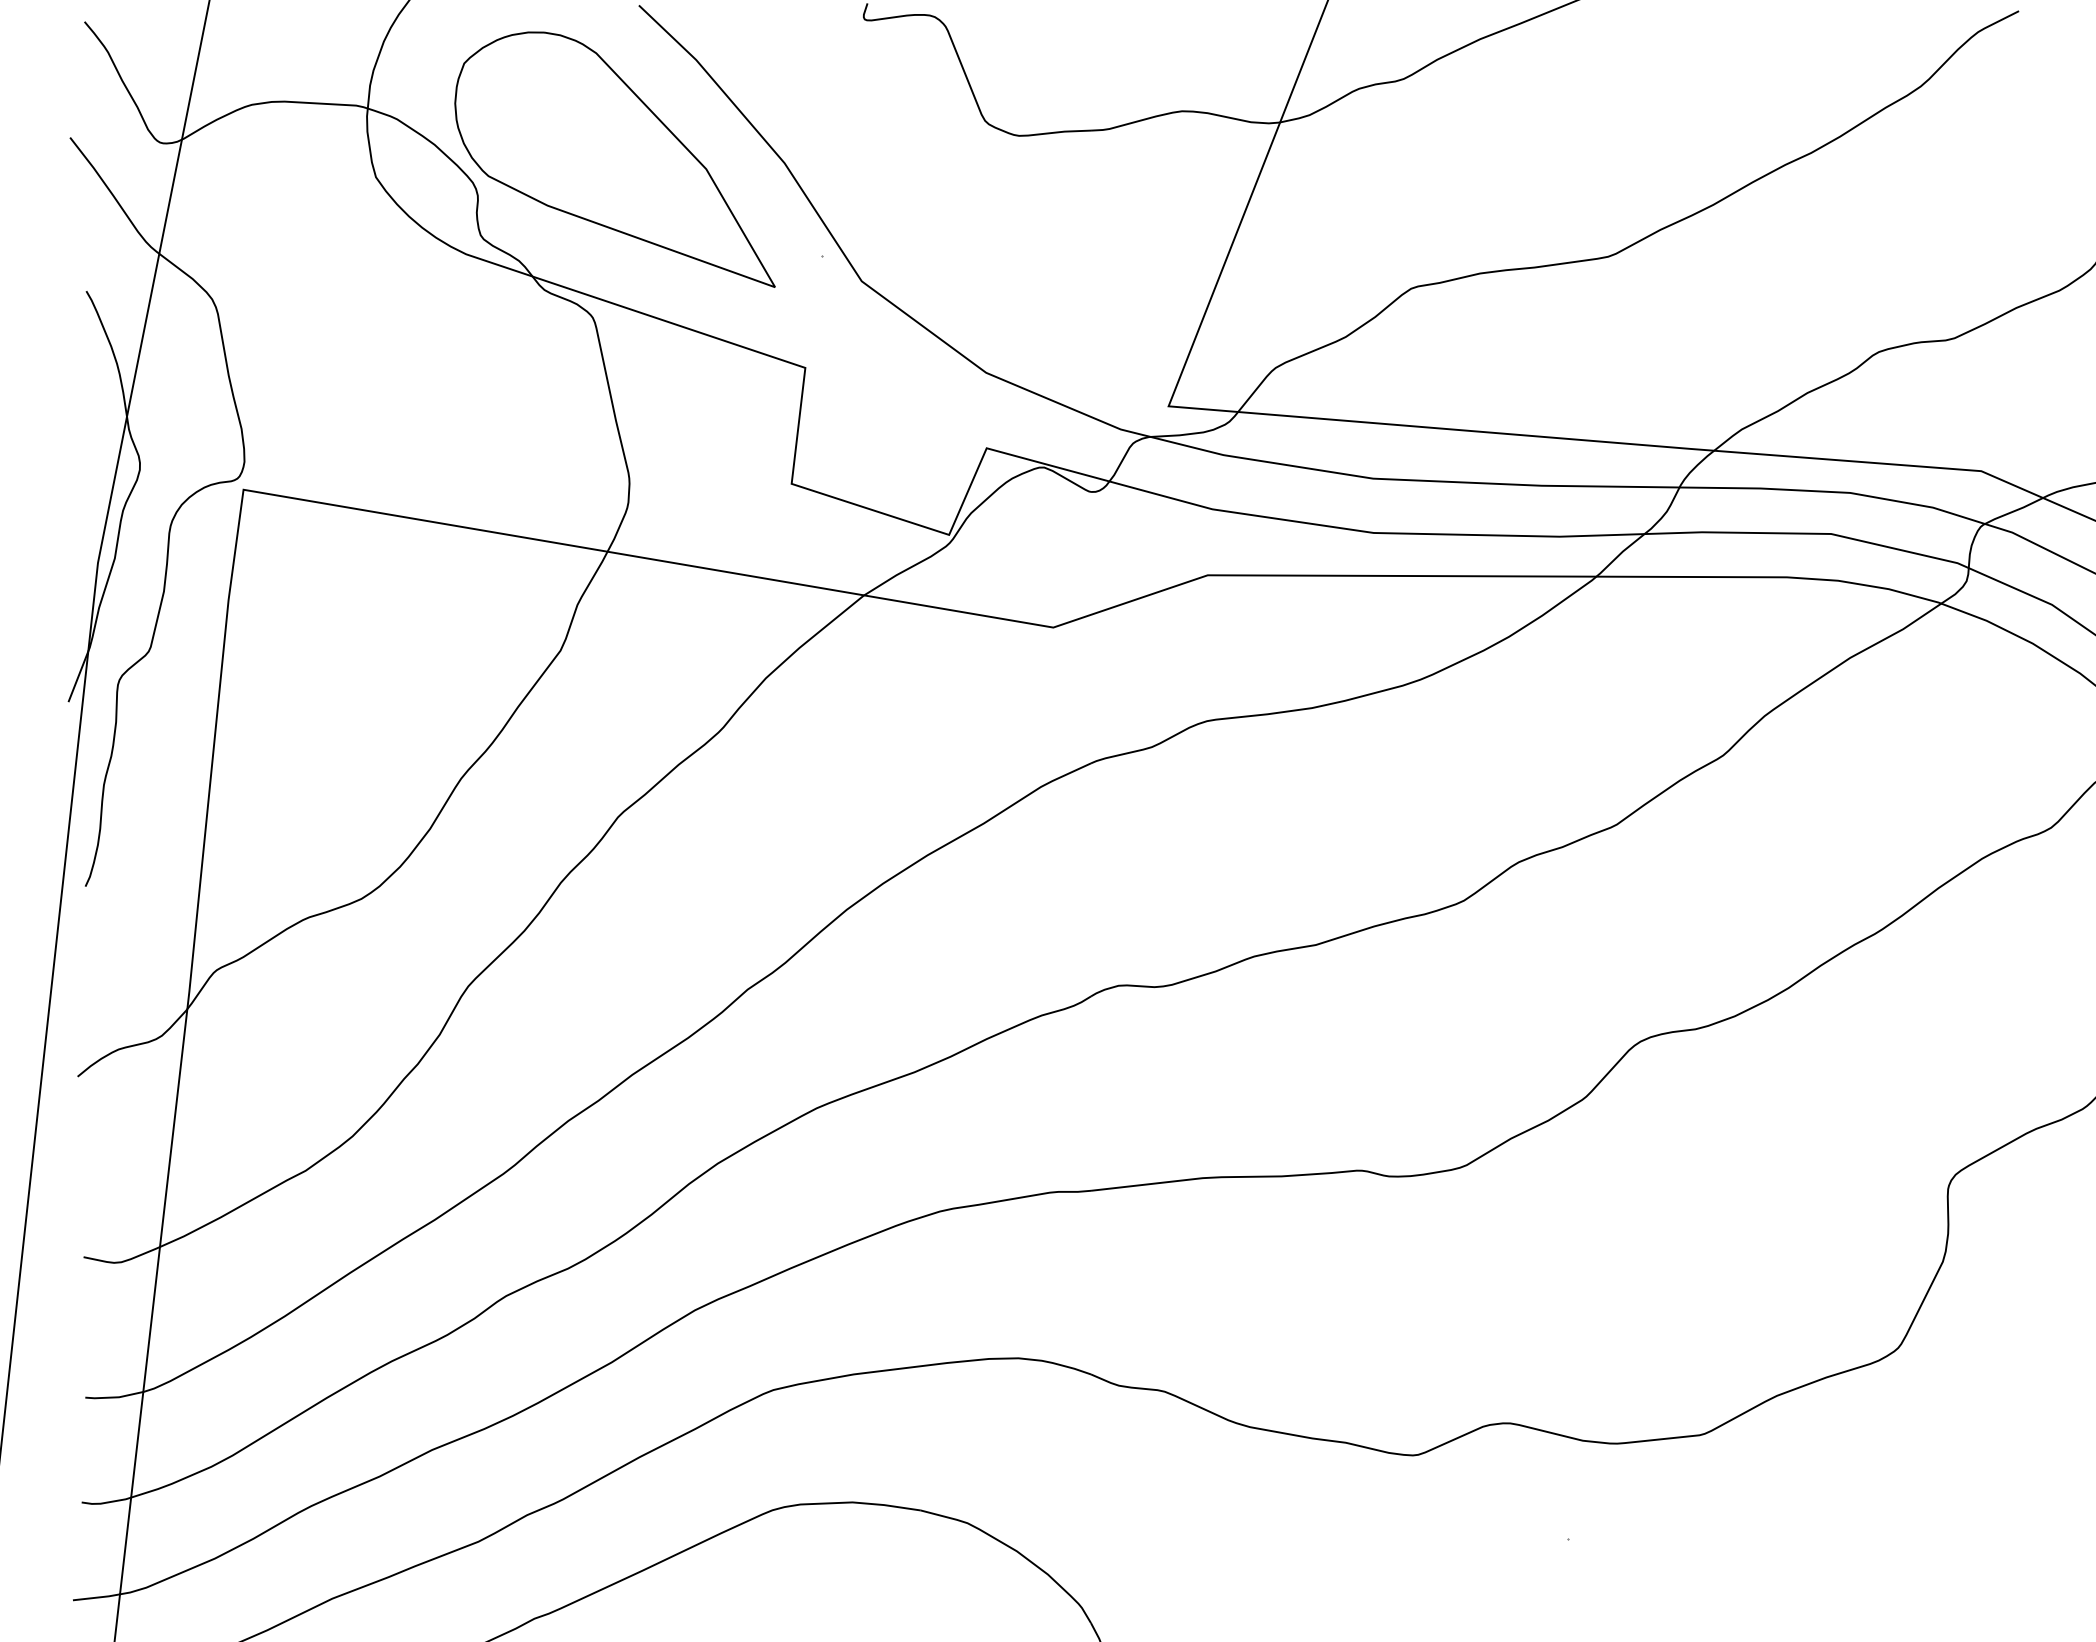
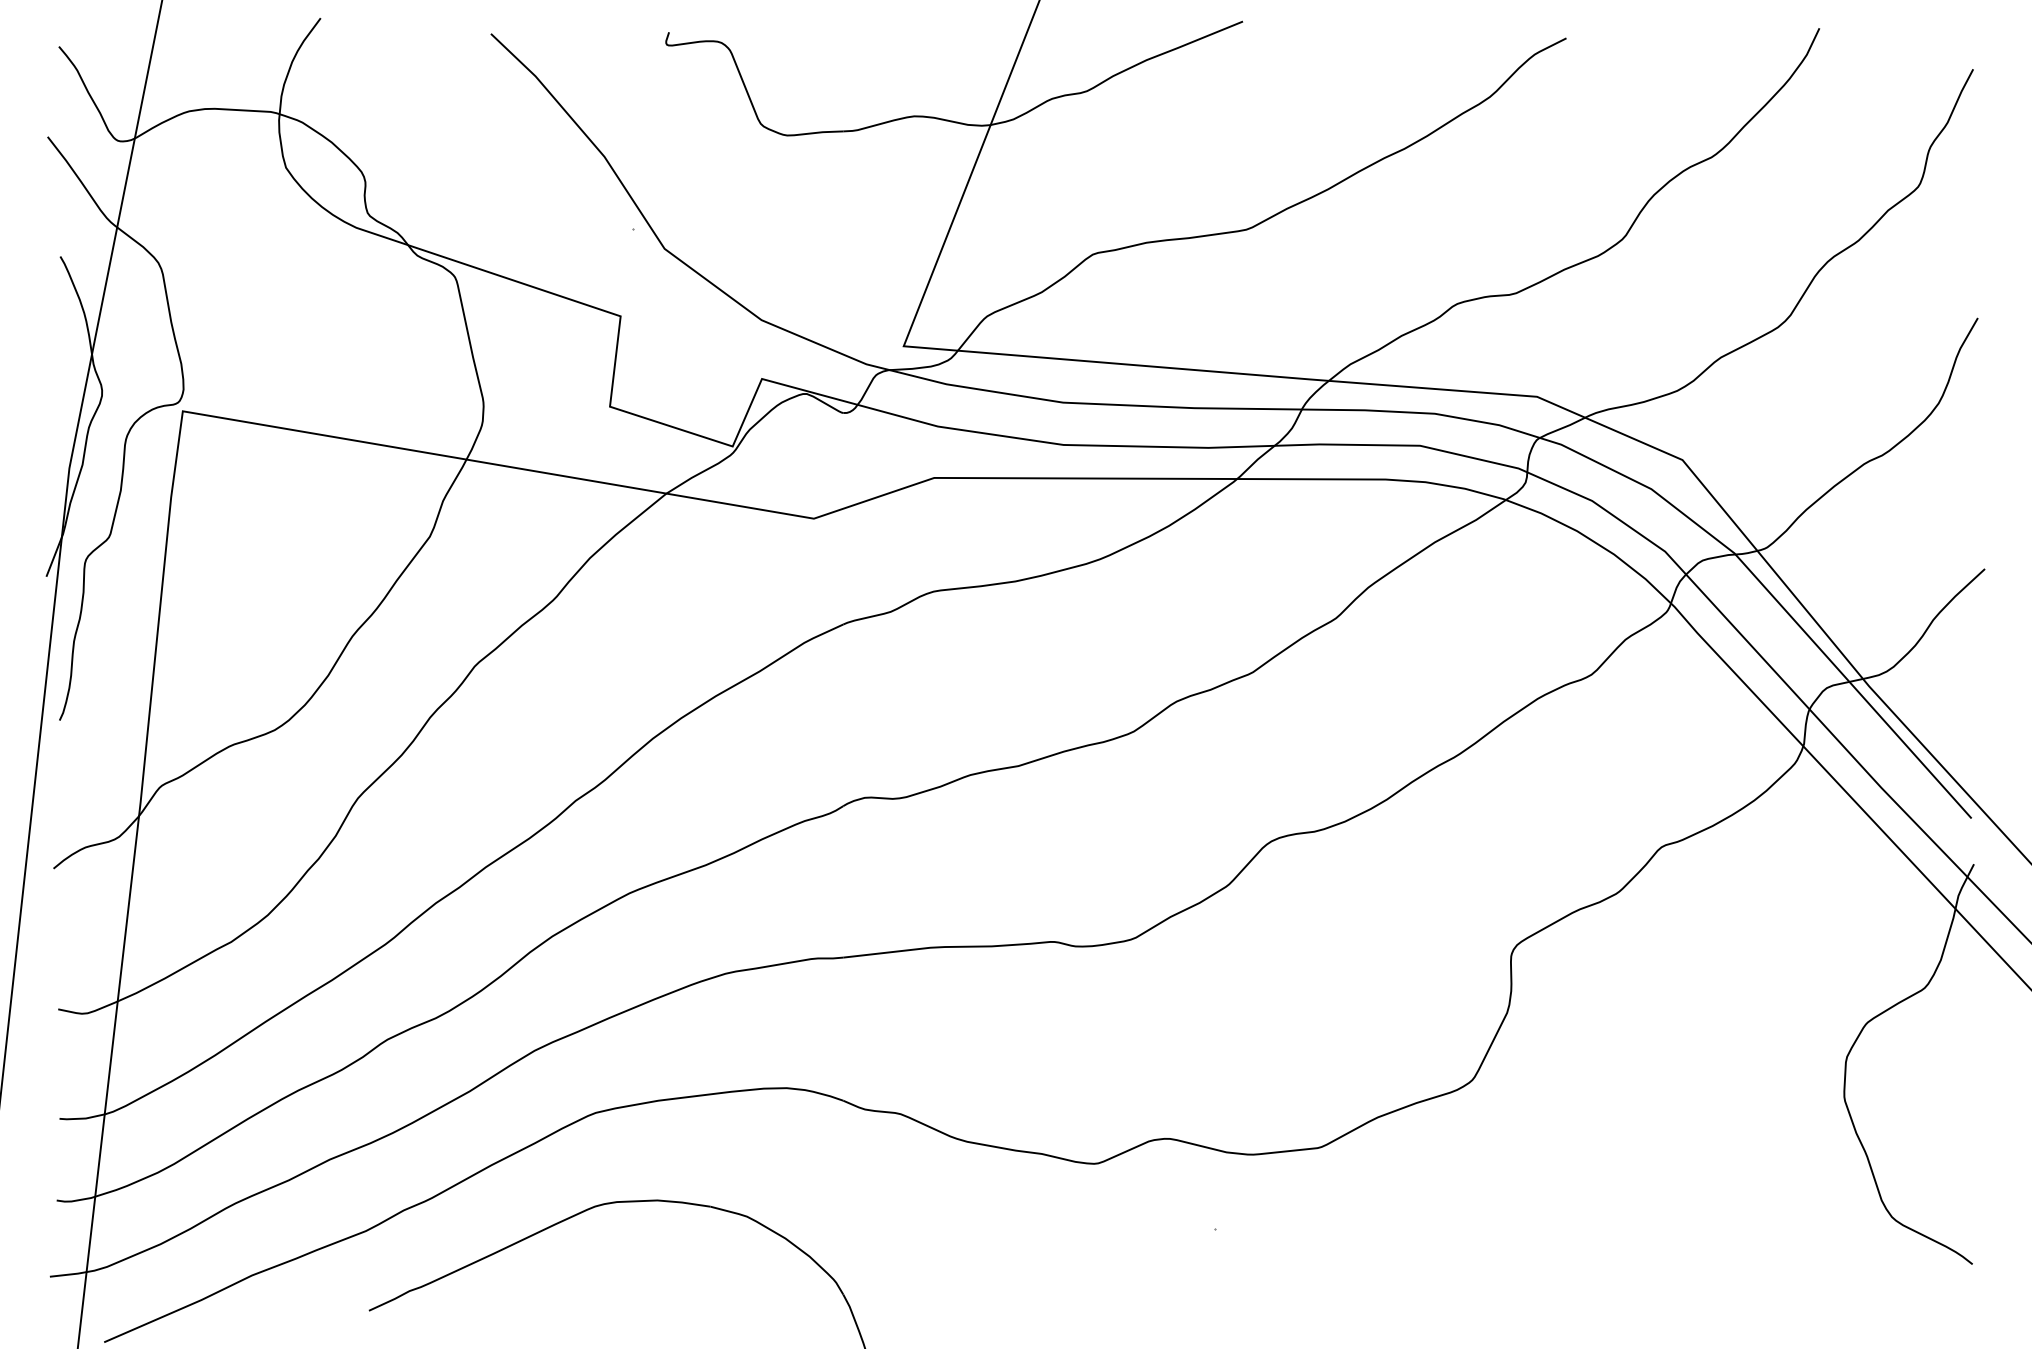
part: (615, 160) -> (472, 154), removed

